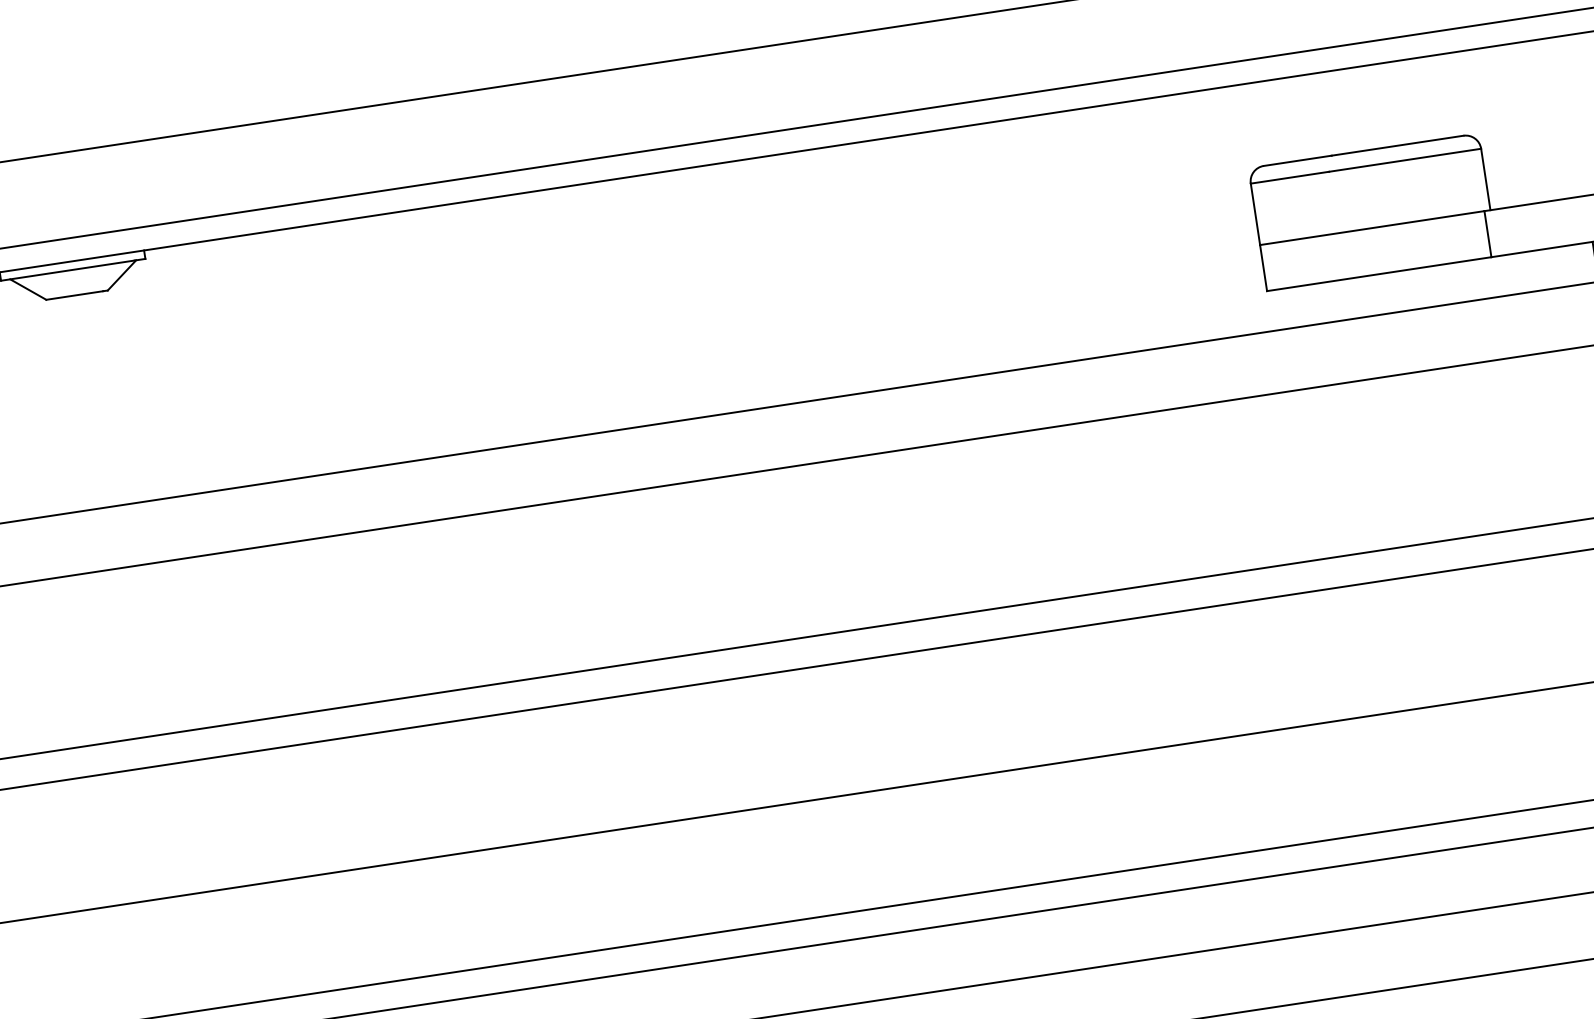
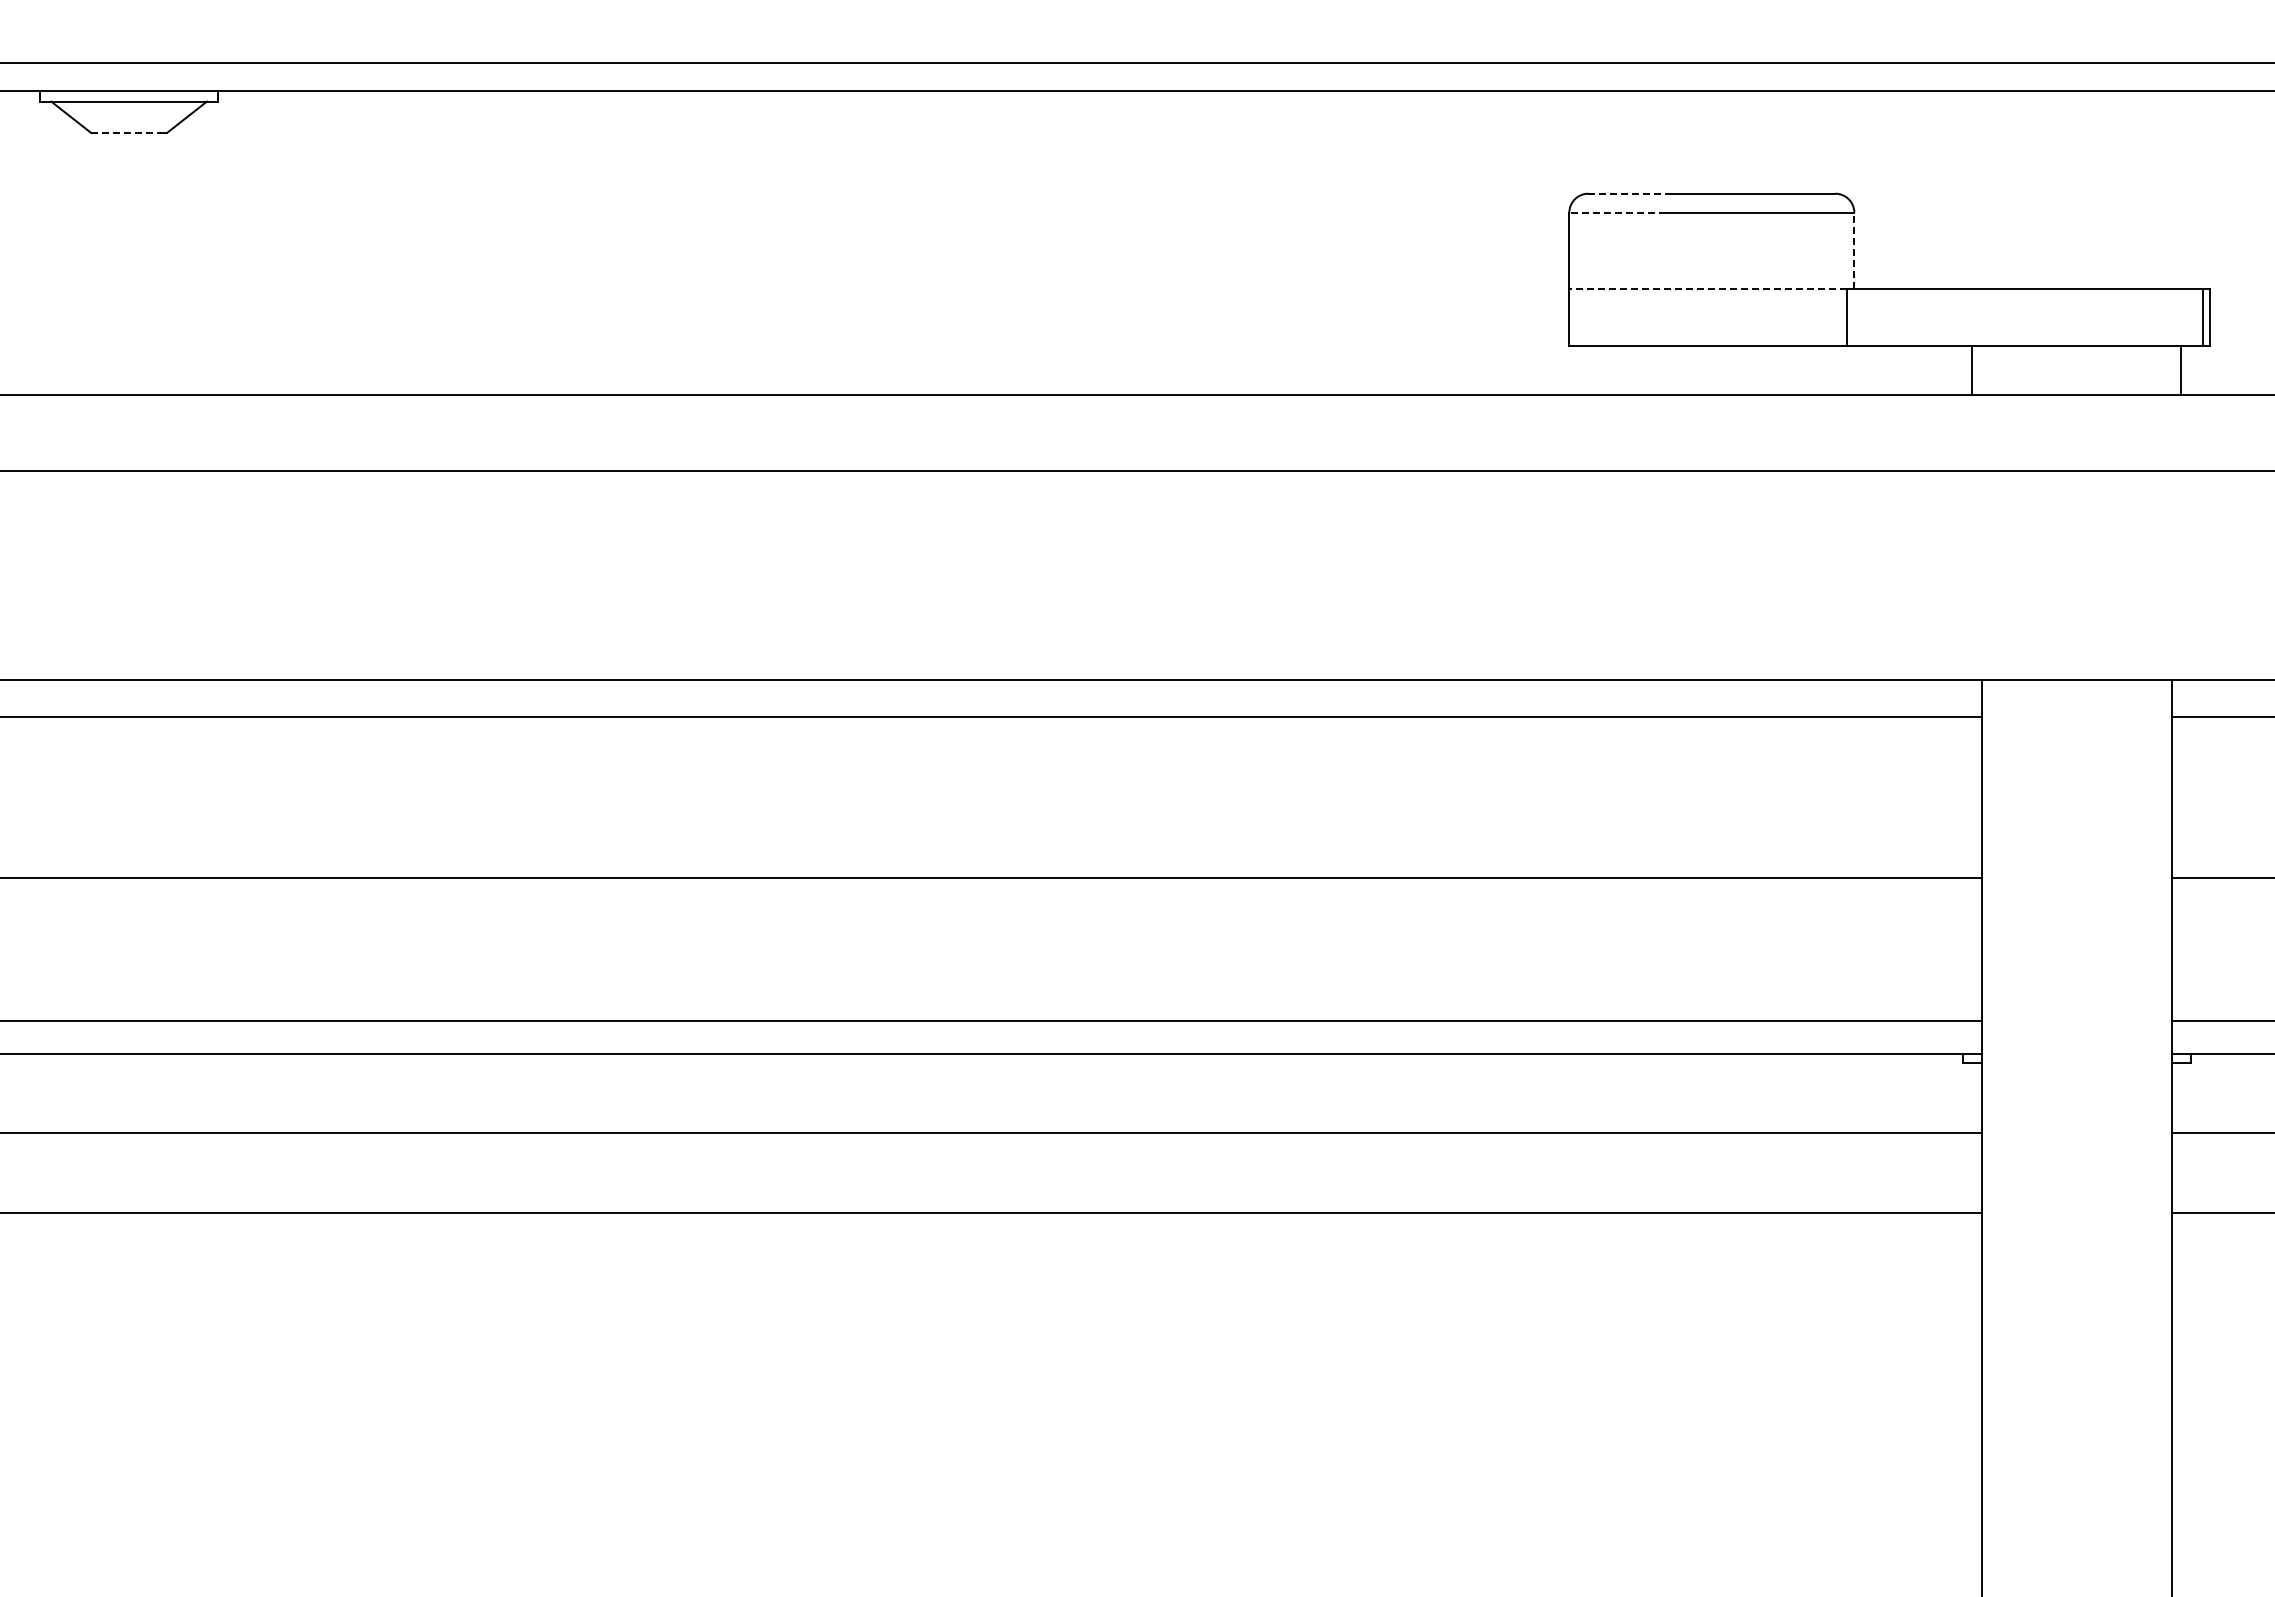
line: (1297, 160) -> (1630, 193), solid -> dashed
line: (1289, 177) -> (1617, 212), solid -> dashed
line: (1485, 179) -> (1854, 250), solid -> dashed
line: (1372, 227) -> (1708, 288), solid -> dashed
line: (74, 295) -> (126, 132), solid -> dashed

